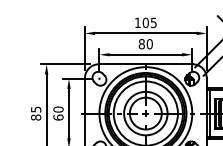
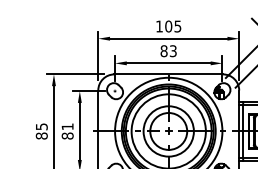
text: (149, 44) -> (172, 51), 80 -> 83
text: (58, 113) -> (67, 131), 60 -> 81

